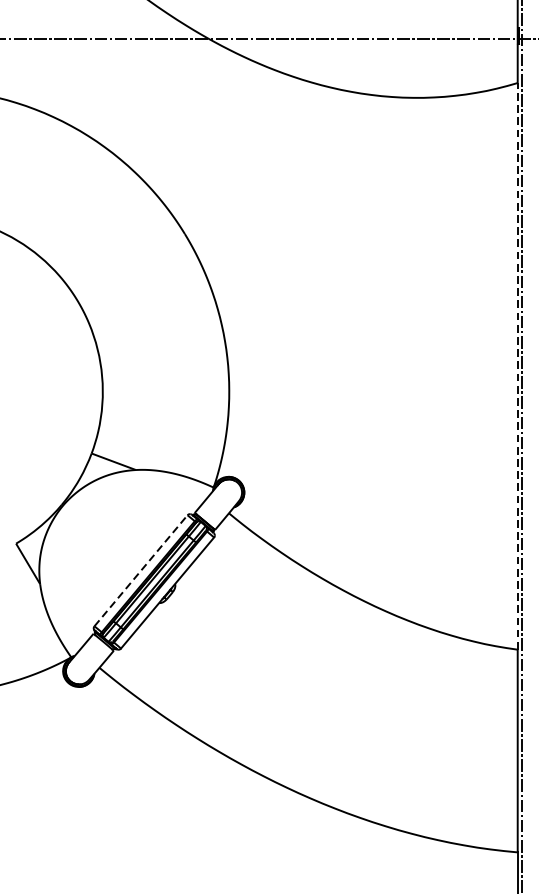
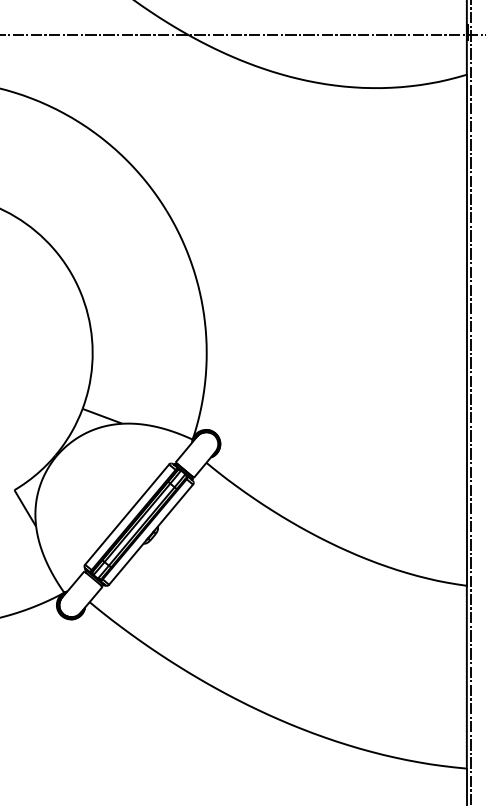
line: (517, 366) -> (466, 330), dashed -> solid
line: (141, 570) -> (127, 514), dashed -> solid

